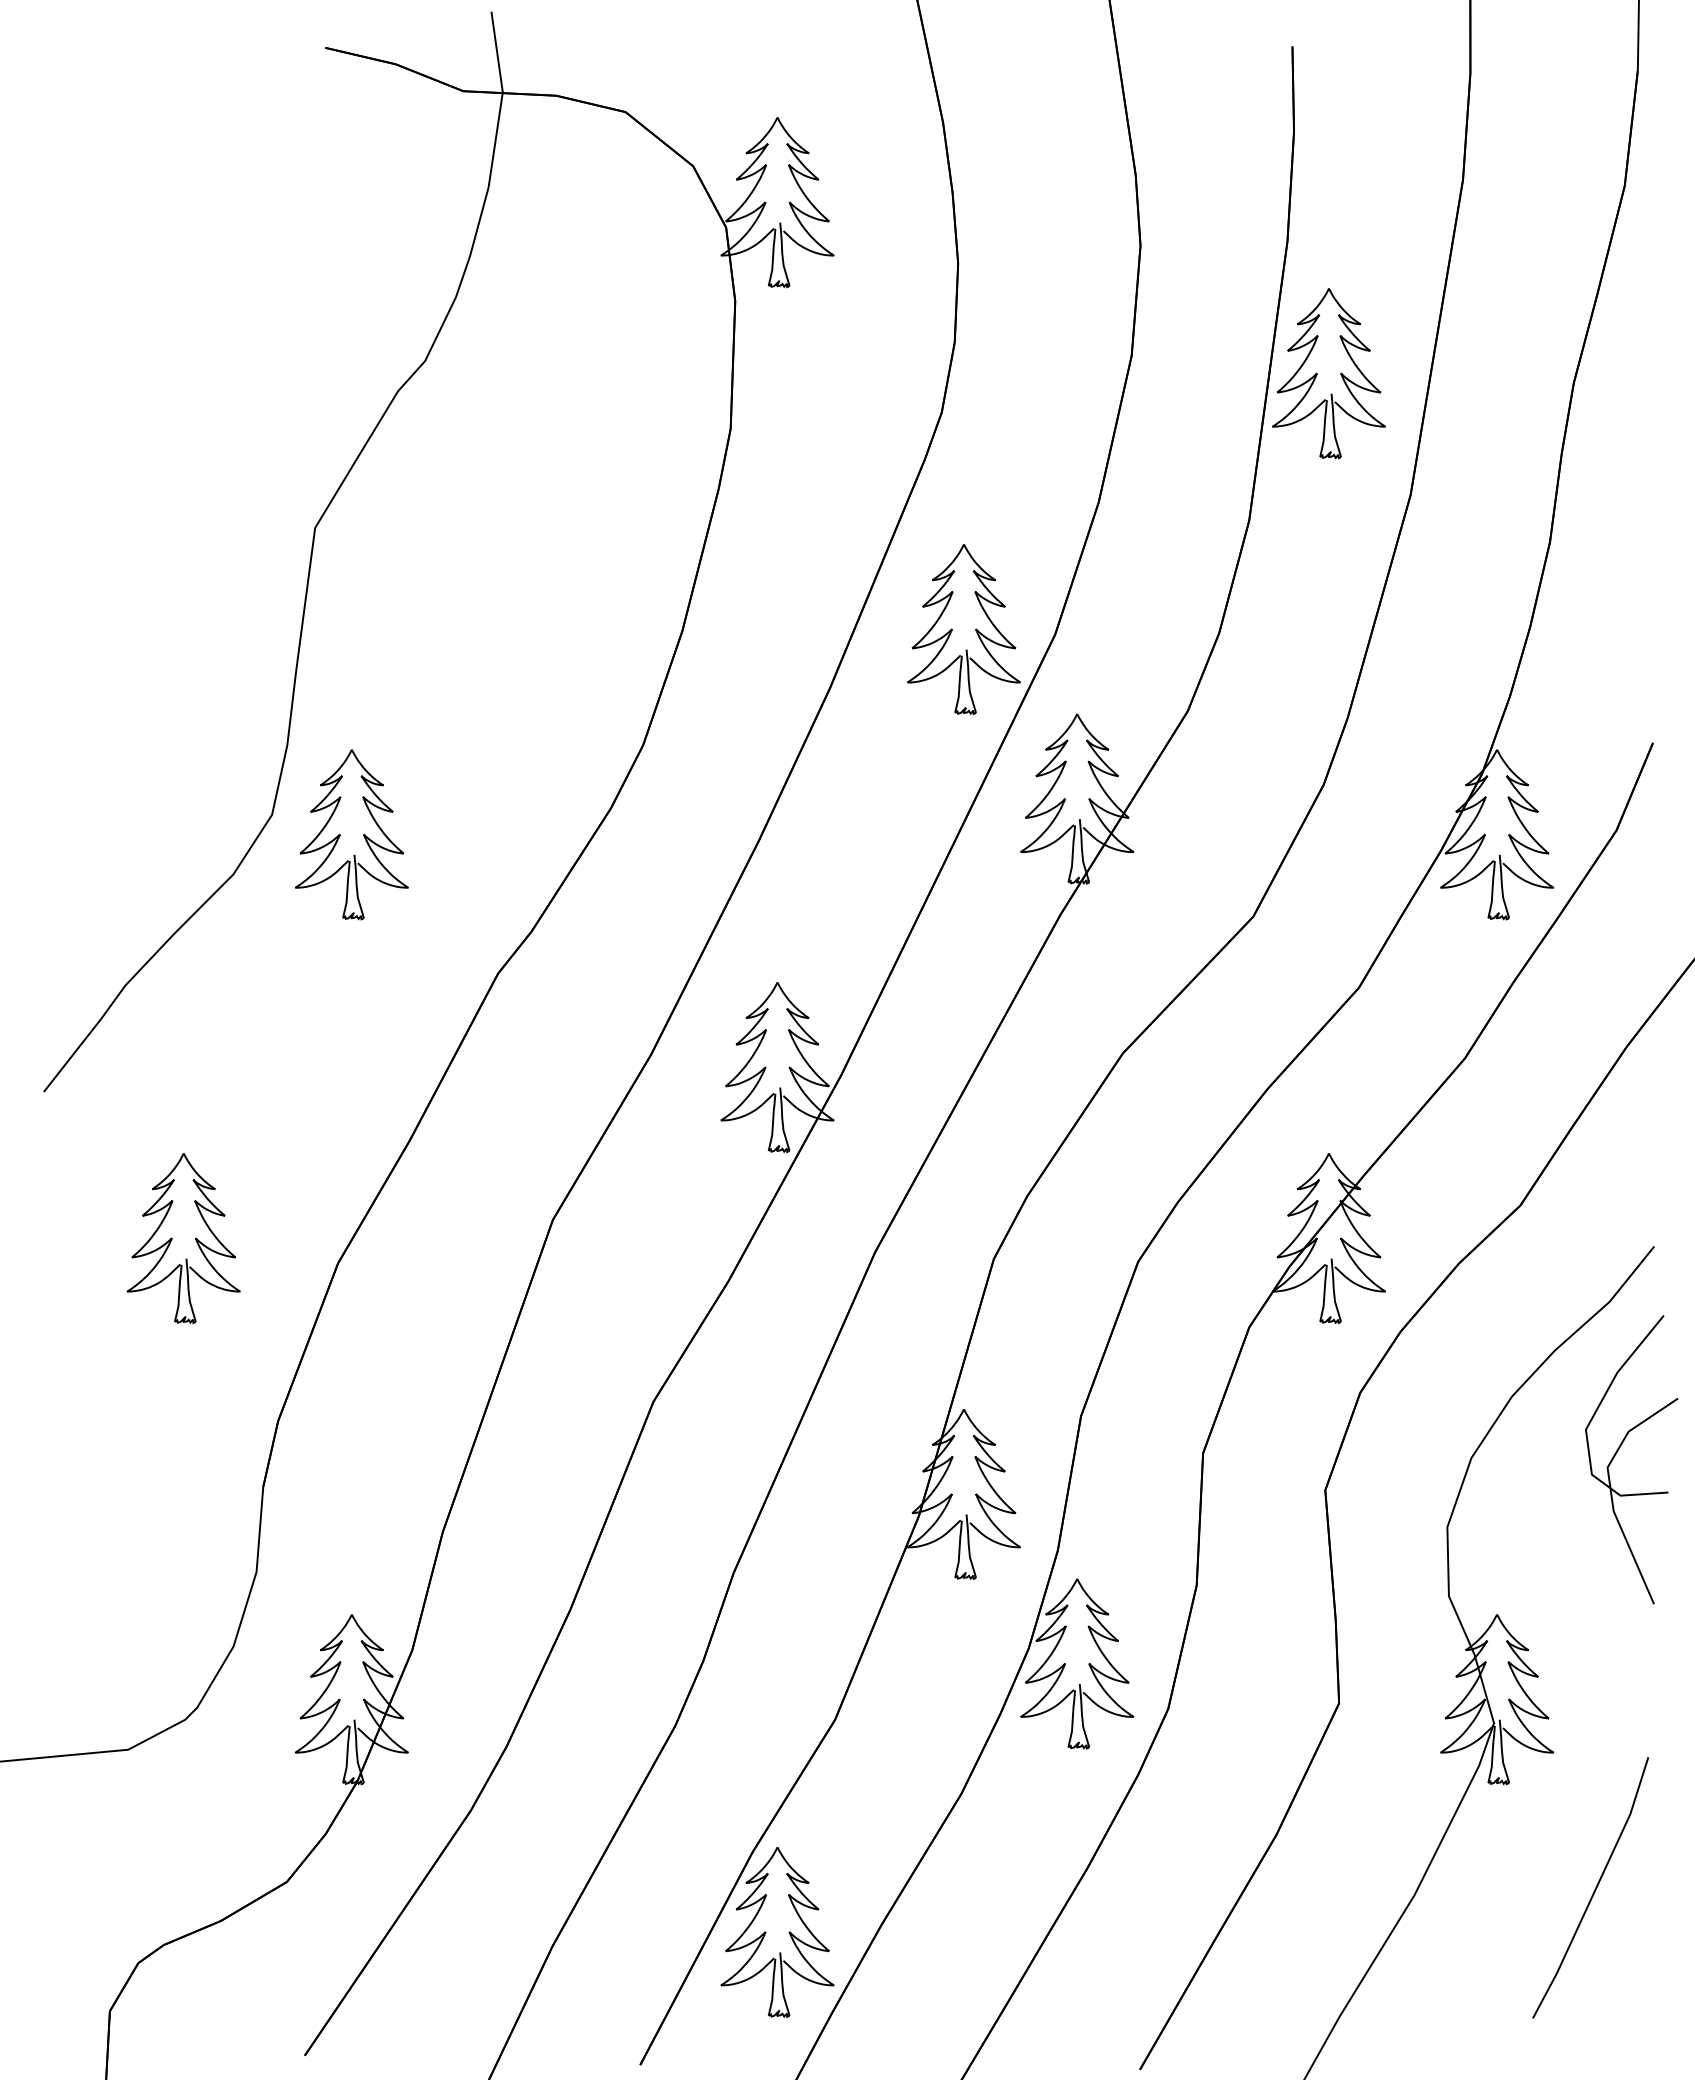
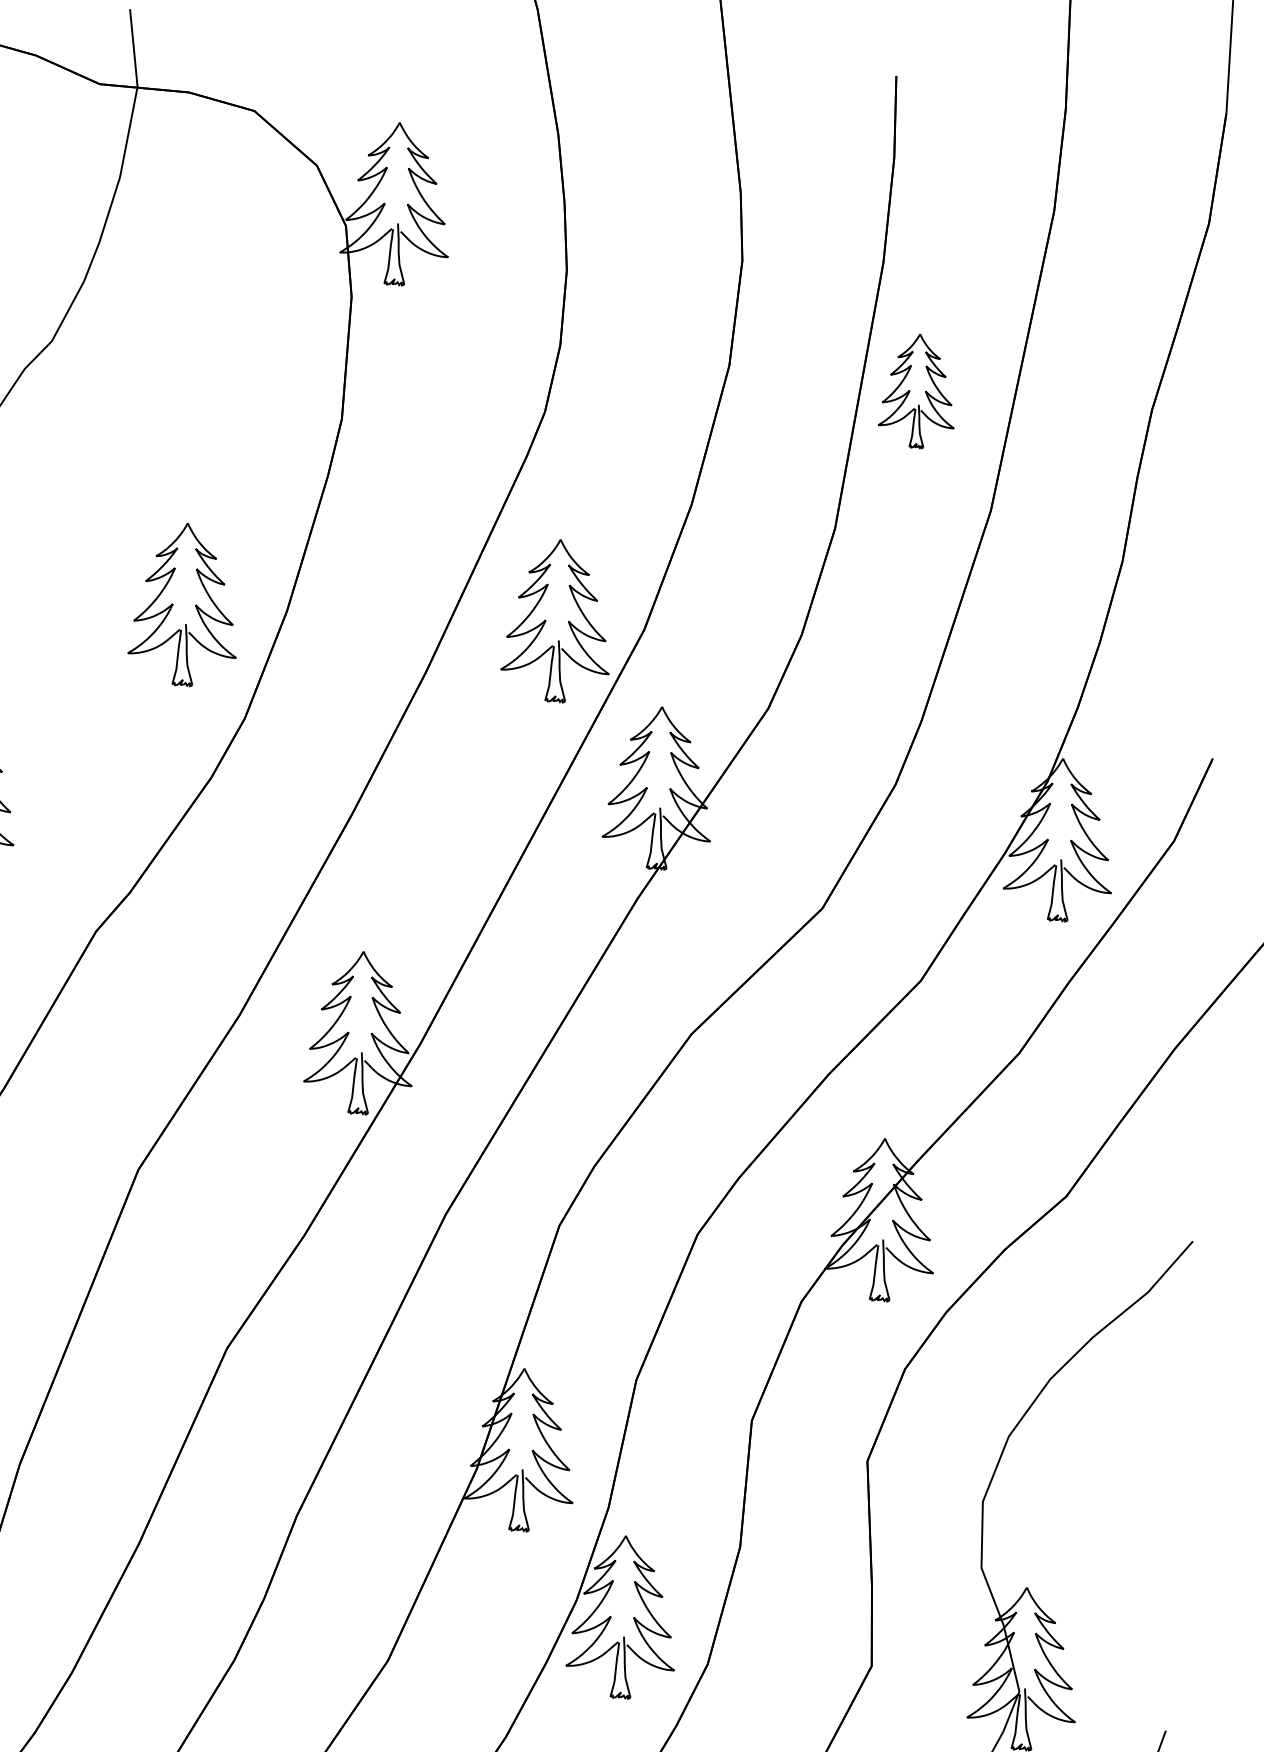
part: (1328, 373) -> (917, 390), size x0.7
part: (574, 629) -> (183, 604), added
part: (1618, 1451) -> (1150, 1436), removed

